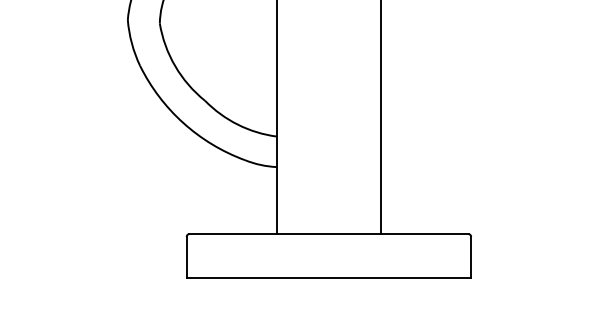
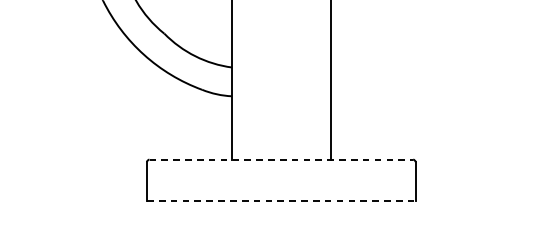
line: (328, 234) -> (280, 159), solid -> dashed
line: (329, 277) -> (281, 200), solid -> dashed

